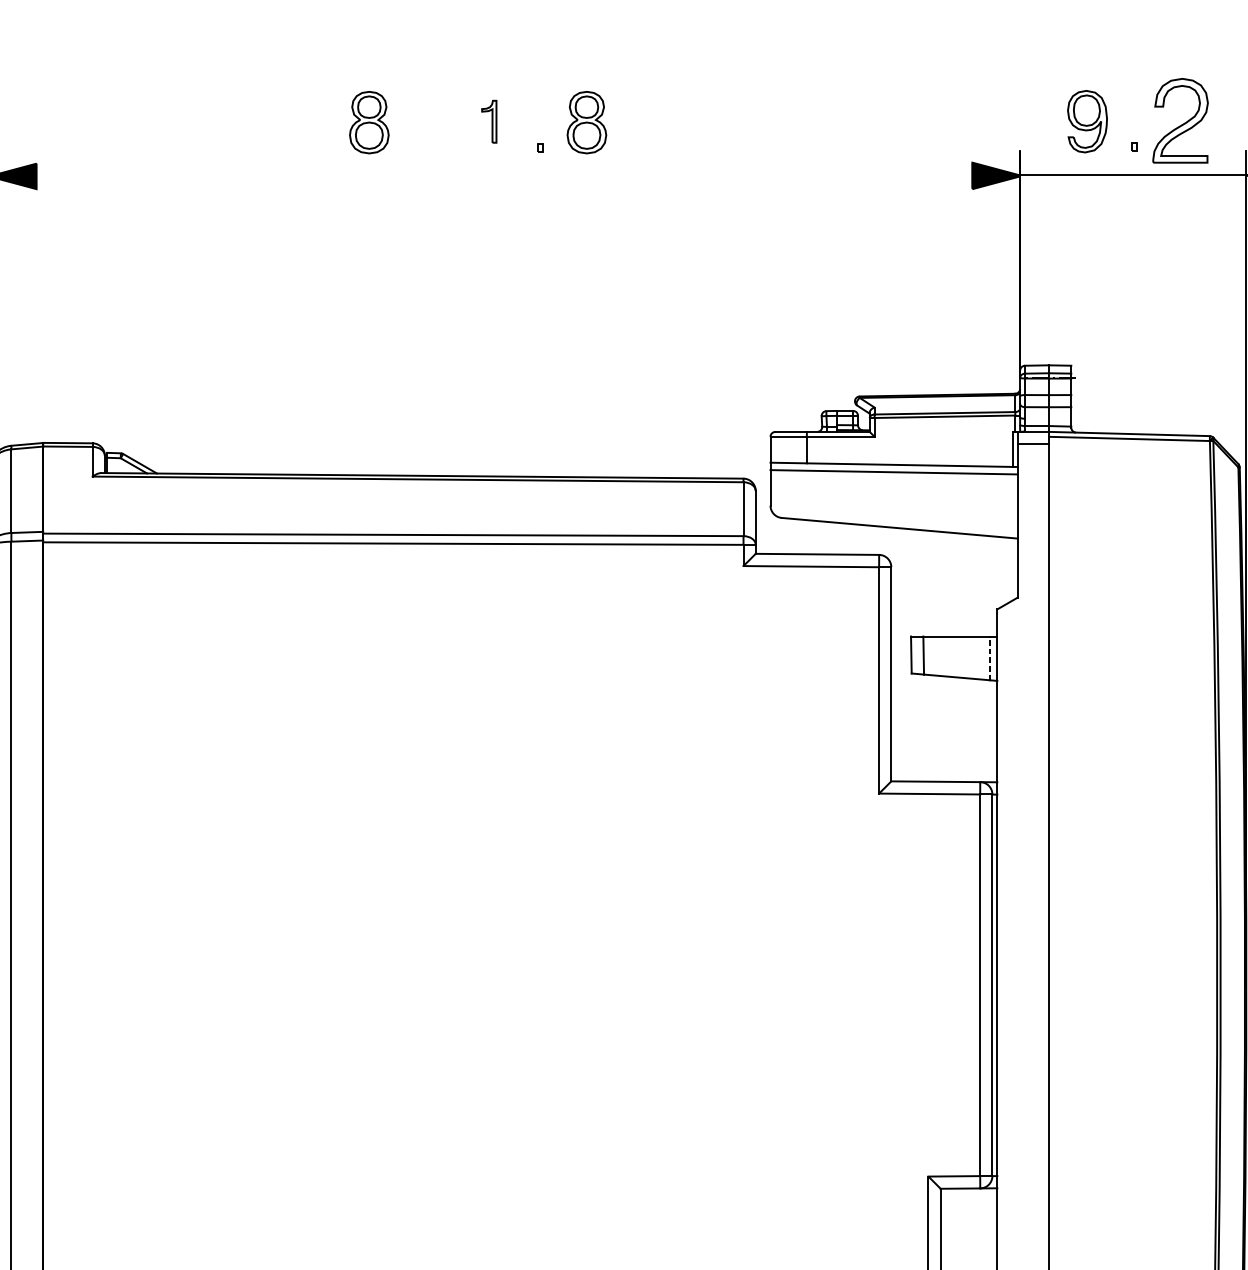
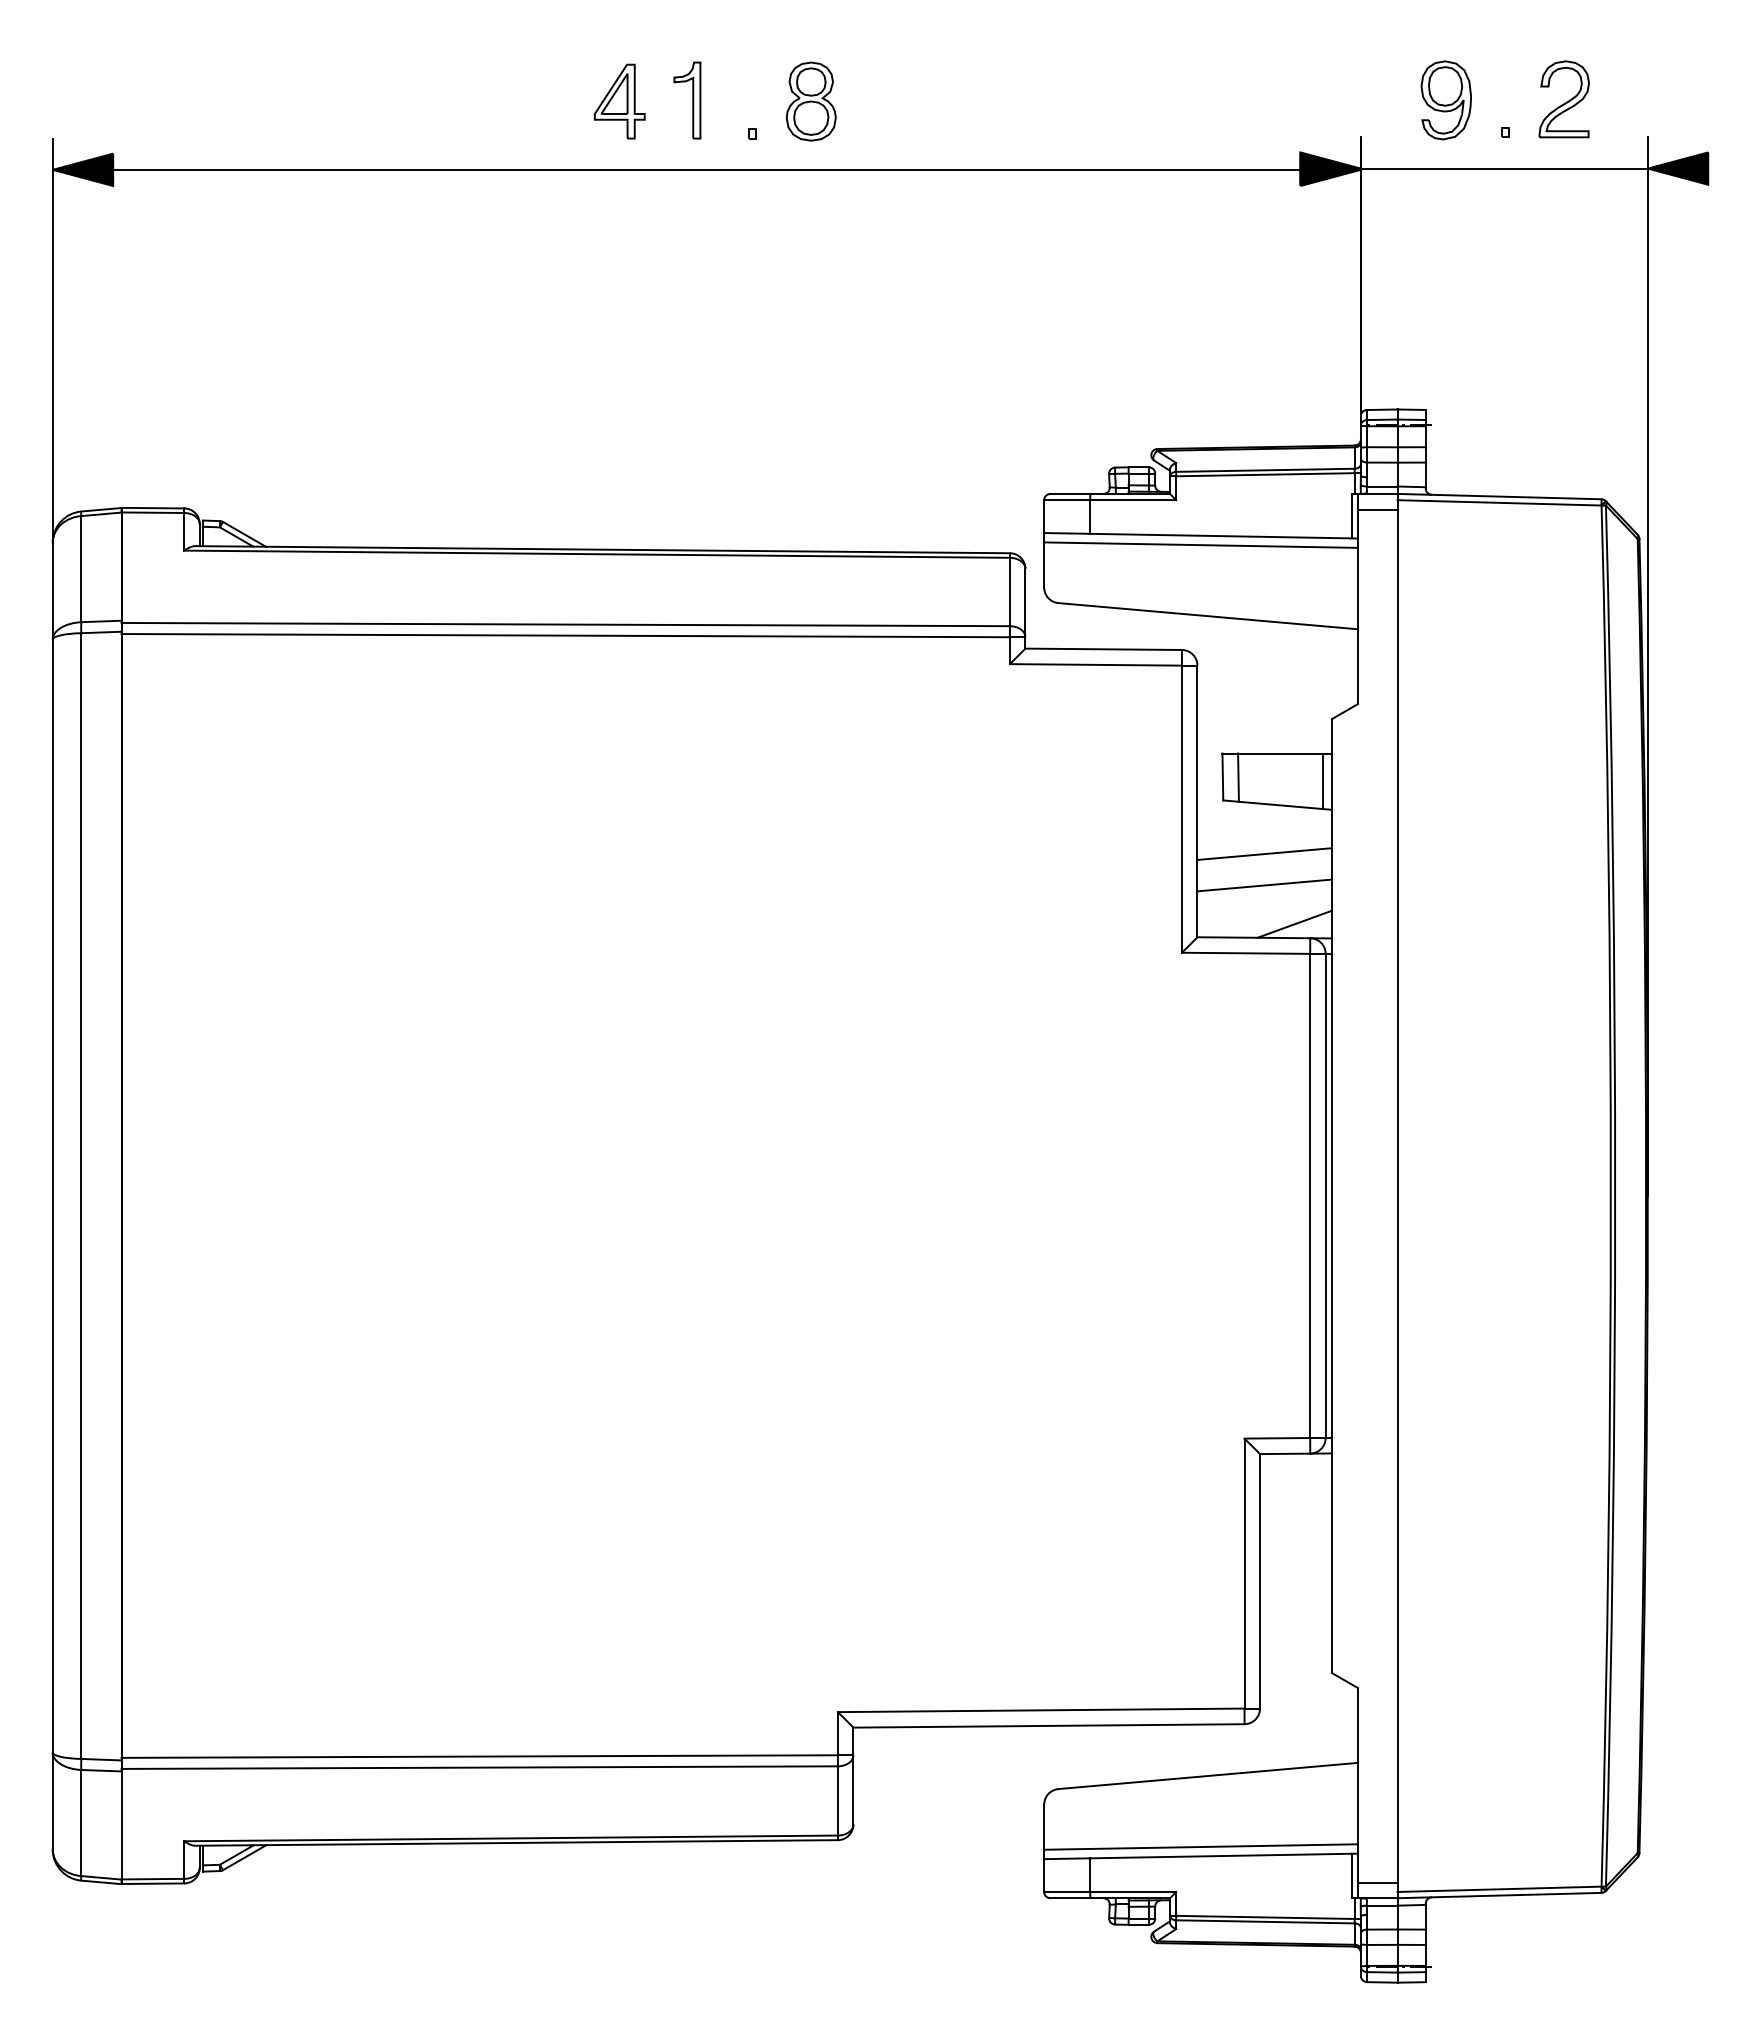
part: (1179, 120) -> (1563, 99), size x0.71
part: (489, 121) -> (687, 100), size x1.43
part: (368, 122) -> (534, 101), removed
part: (435, 122) -> (619, 101), added
line: (504, 176) -> (706, 169), added
line: (989, 658) -> (1322, 781), dashed -> solid
line: (944, 715) -> (1264, 853), added
line: (944, 740) -> (1264, 885), added
line: (967, 770) -> (1294, 923), added

